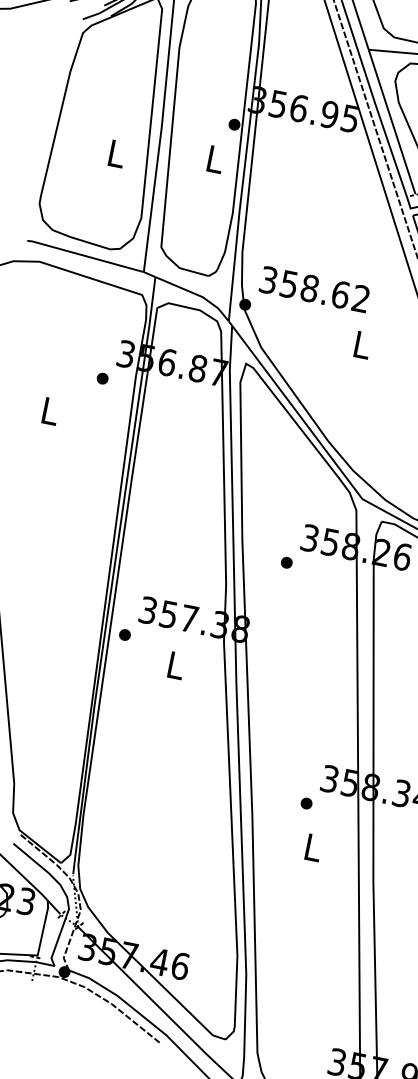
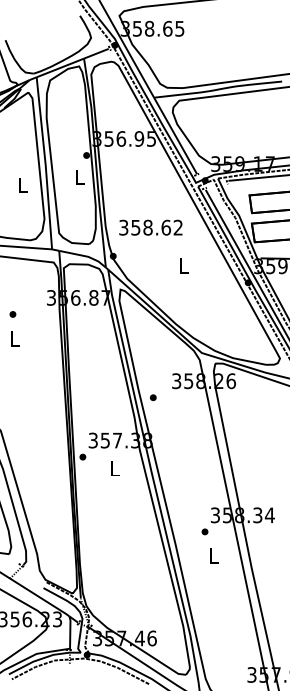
text: (314, 289) -> (150, 227), moved
part: (101, 378) -> (12, 314), moved
part: (287, 562) -> (153, 397), moved

